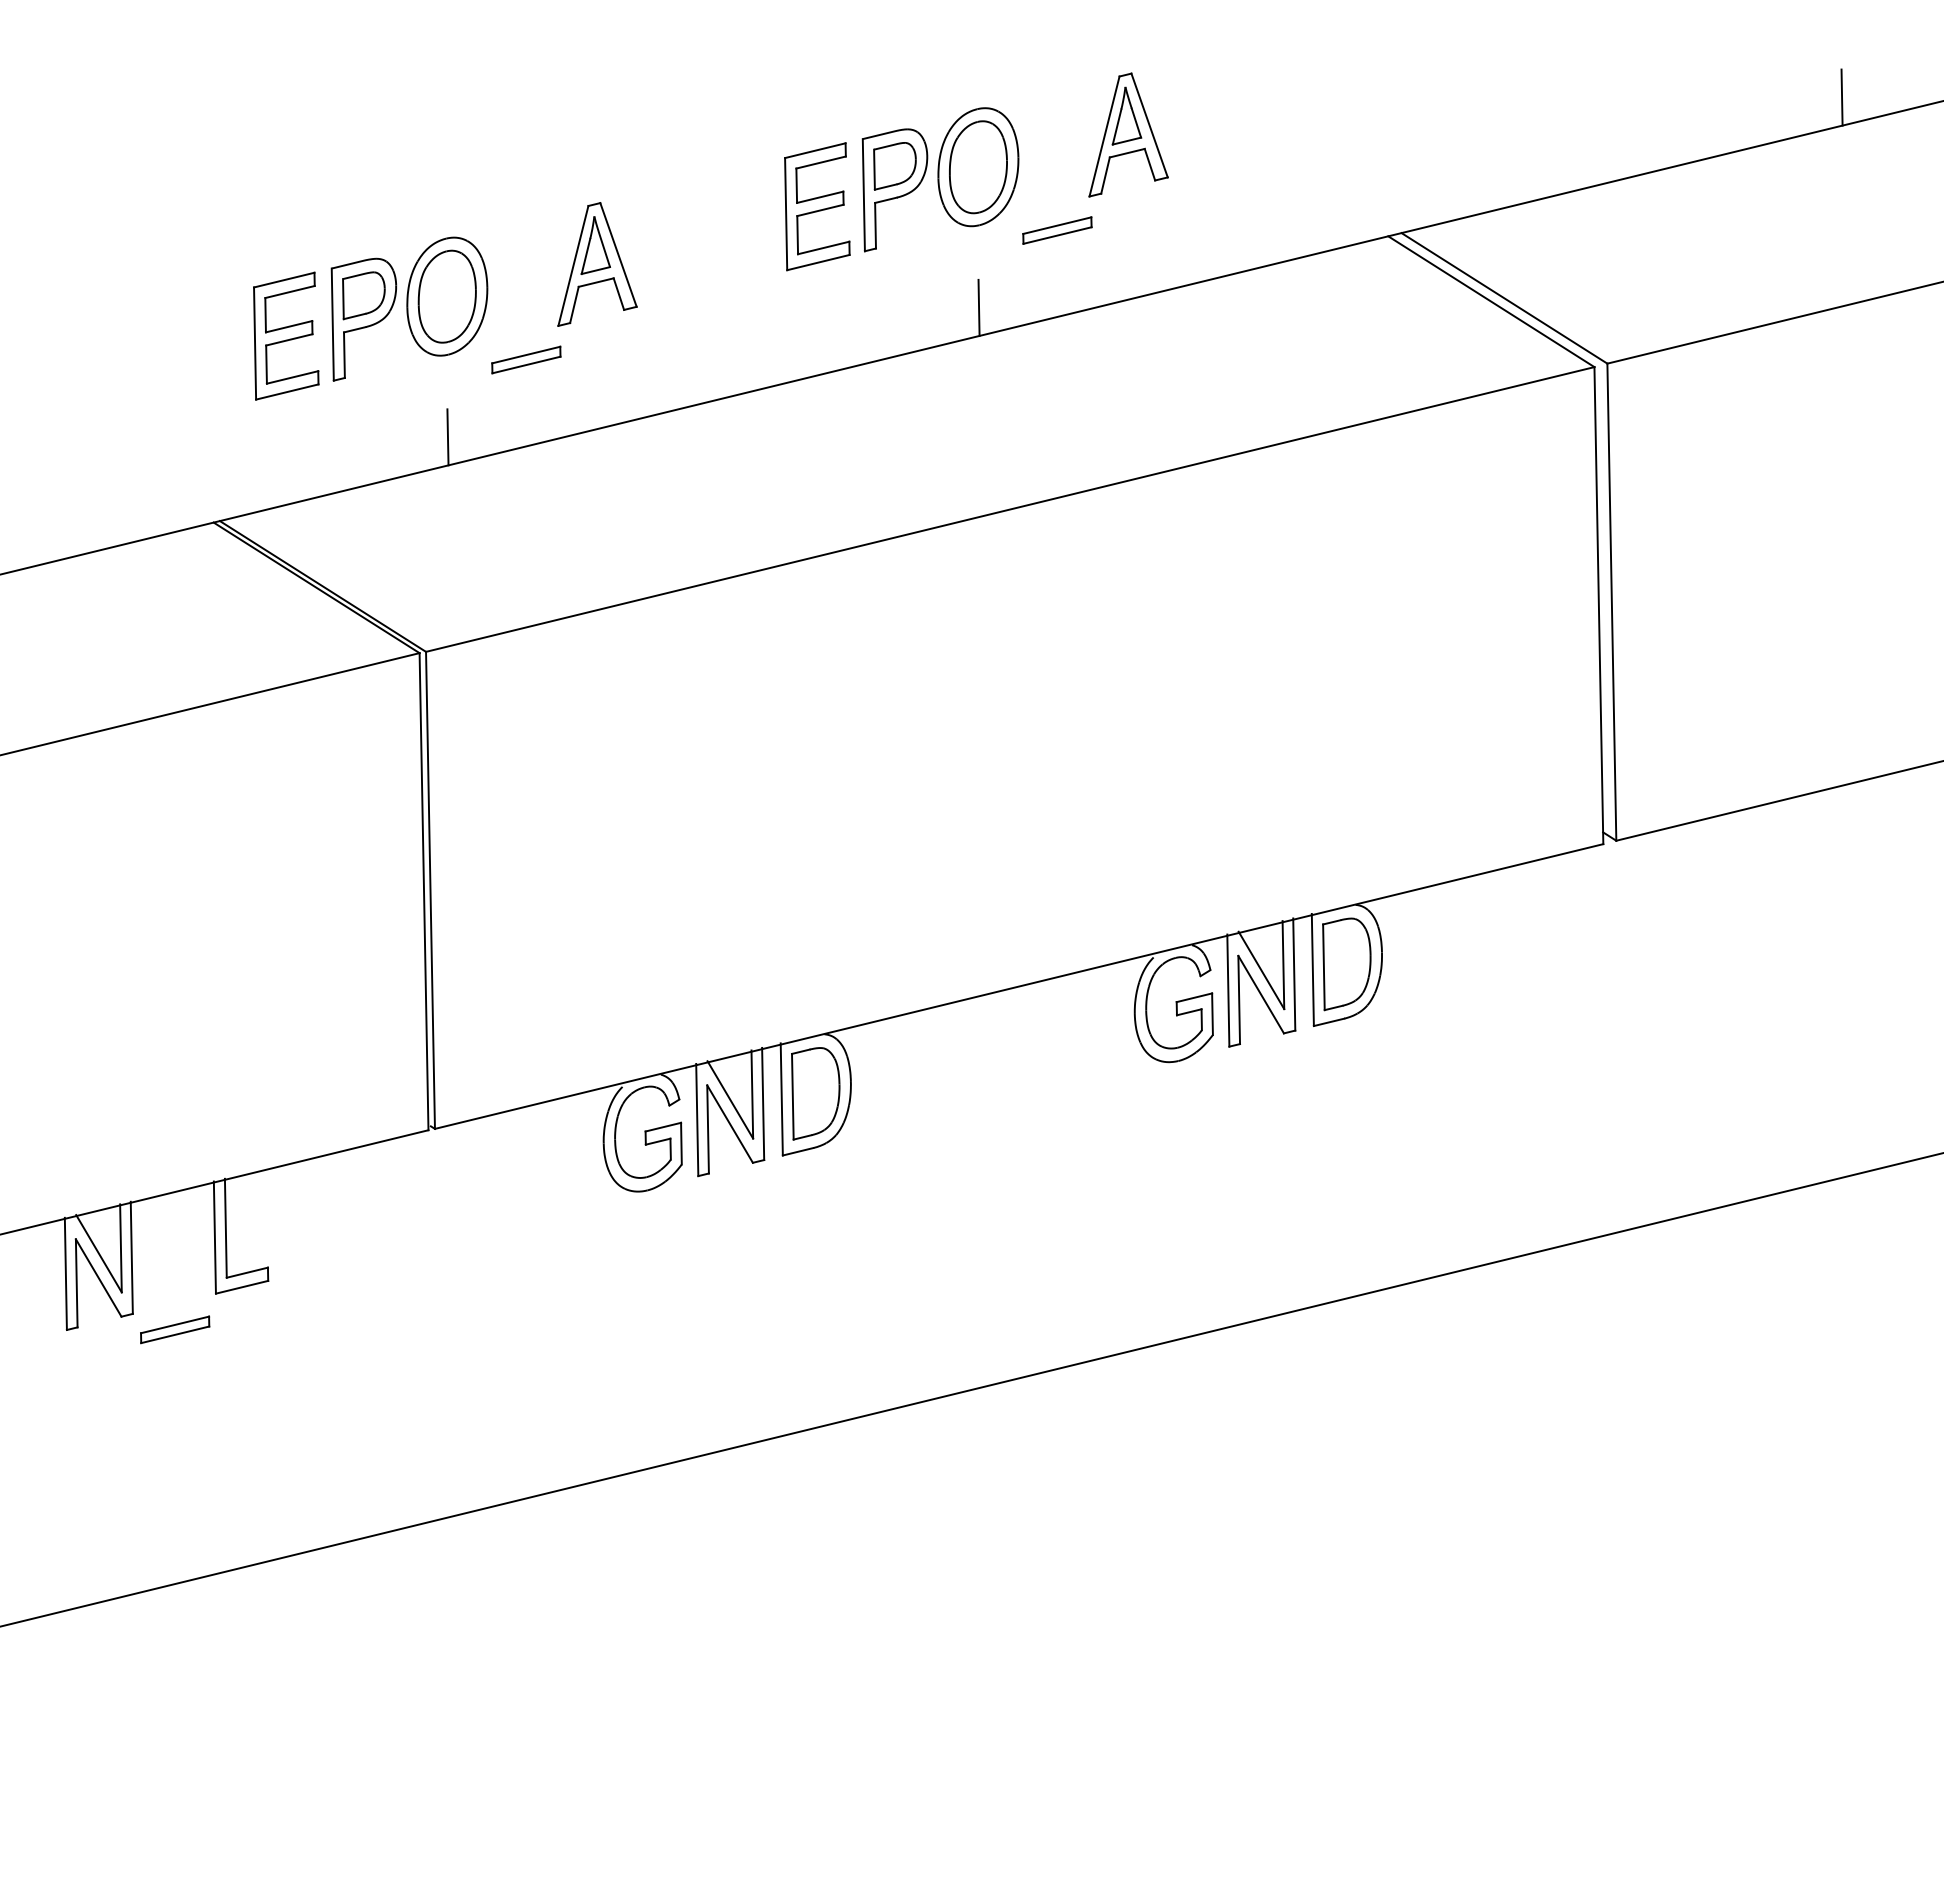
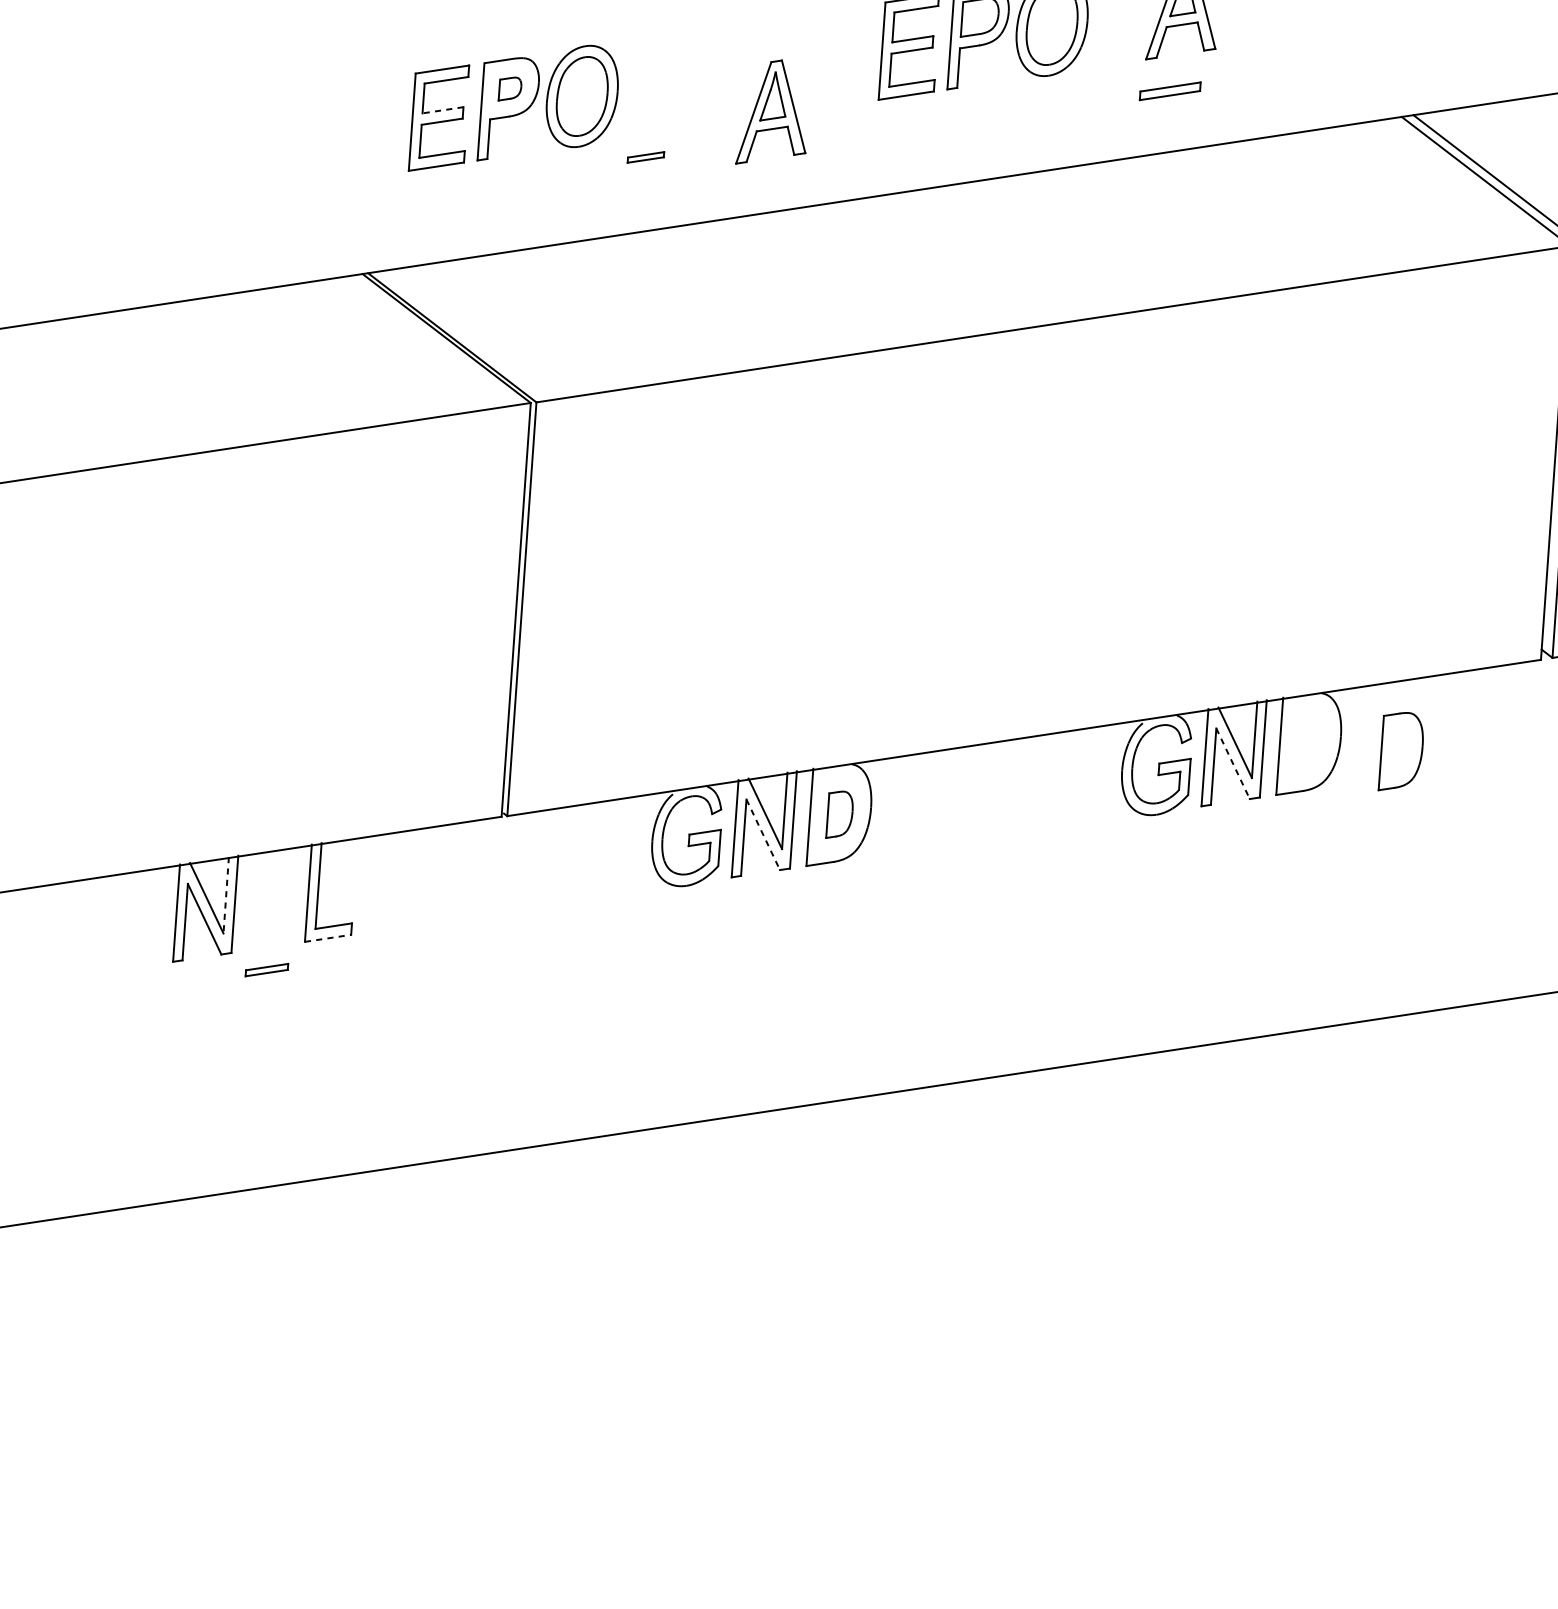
part: (1057, 230) -> (1170, 91), moved
part: (597, 264) -> (774, 113), moved
part: (363, 295) -> (509, 89), size x0.6
line: (978, 307) -> (1041, 146), removed
line: (289, 326) -> (443, 110), solid -> dashed
part: (526, 359) -> (646, 157), size x0.6
line: (447, 437) -> (571, 218), removed
part: (1346, 964) -> (1401, 752), moved
line: (1261, 994) -> (1233, 763), solid -> dashed
part: (815, 1093) -> (839, 814), size x0.6
line: (730, 1124) -> (763, 835), solid -> dashed
line: (120, 1248) -> (225, 895), solid -> dashed
line: (242, 1287) -> (328, 938), solid -> dashed
part: (175, 1329) -> (267, 969), size x0.7

